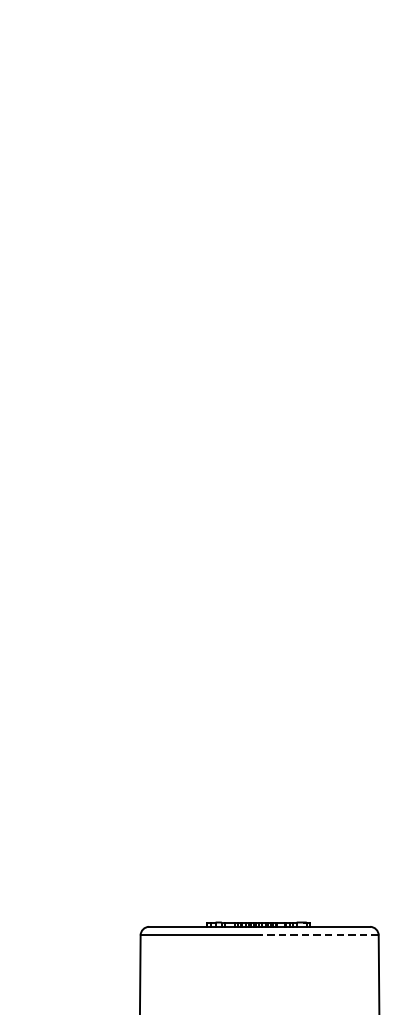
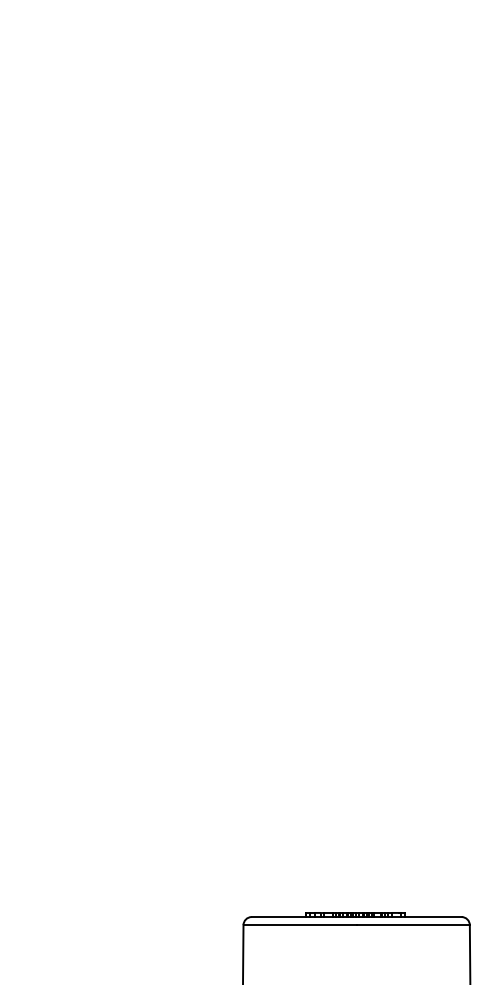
line: (319, 935) -> (413, 925), dashed -> solid

